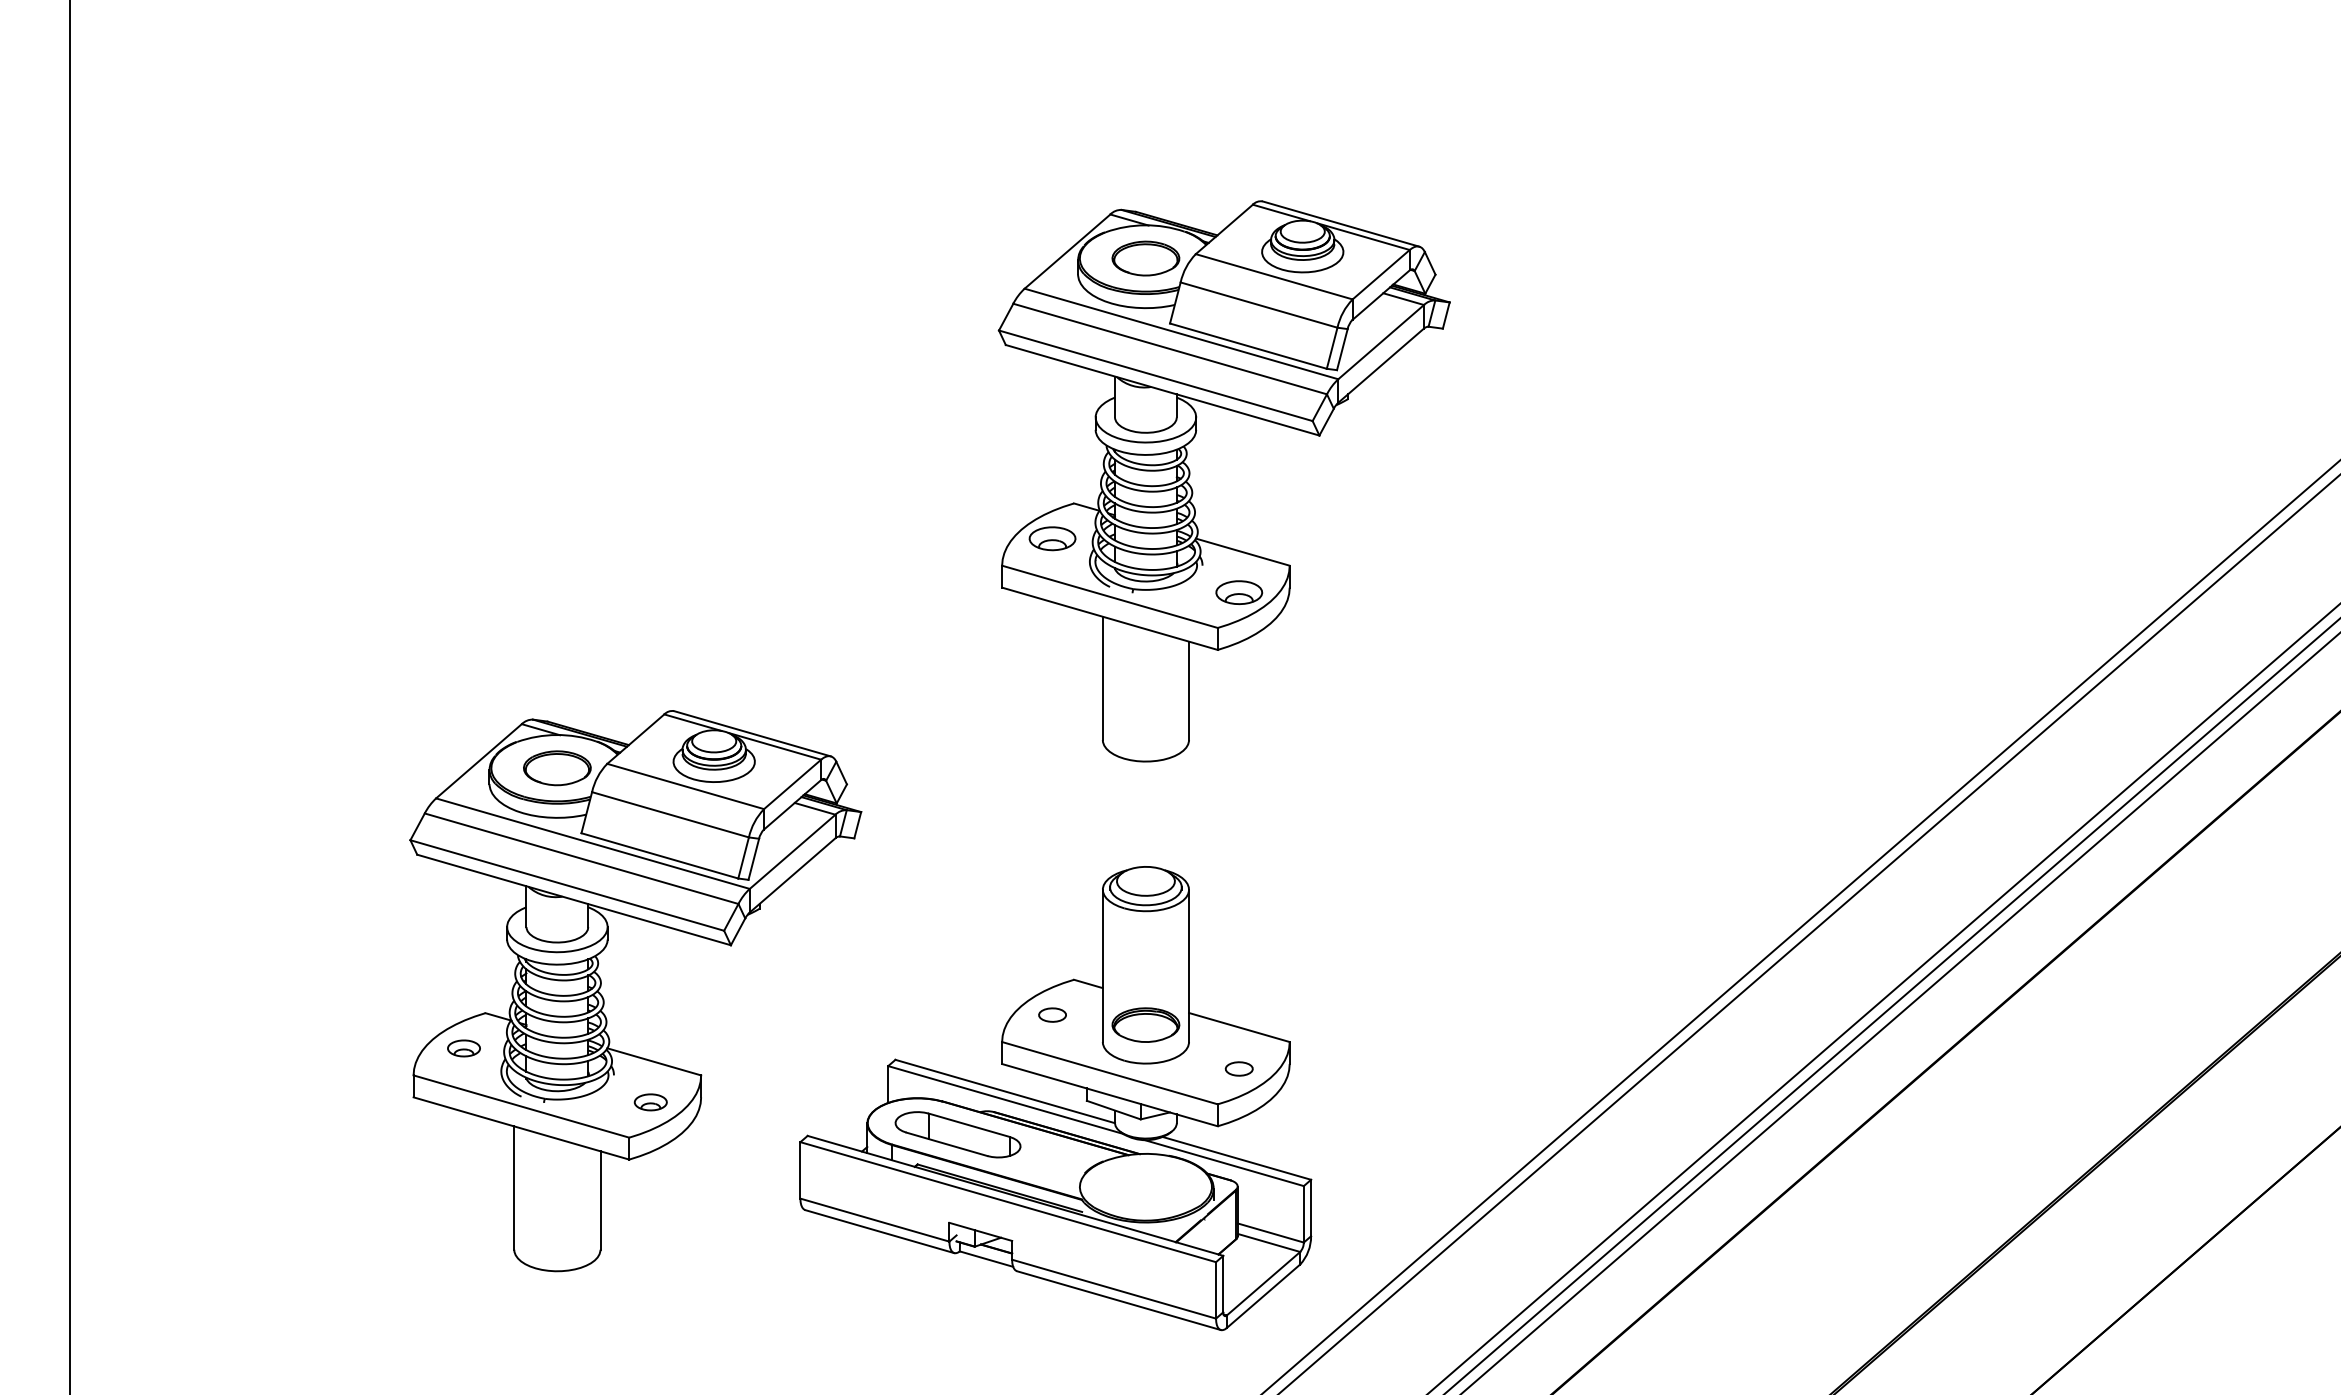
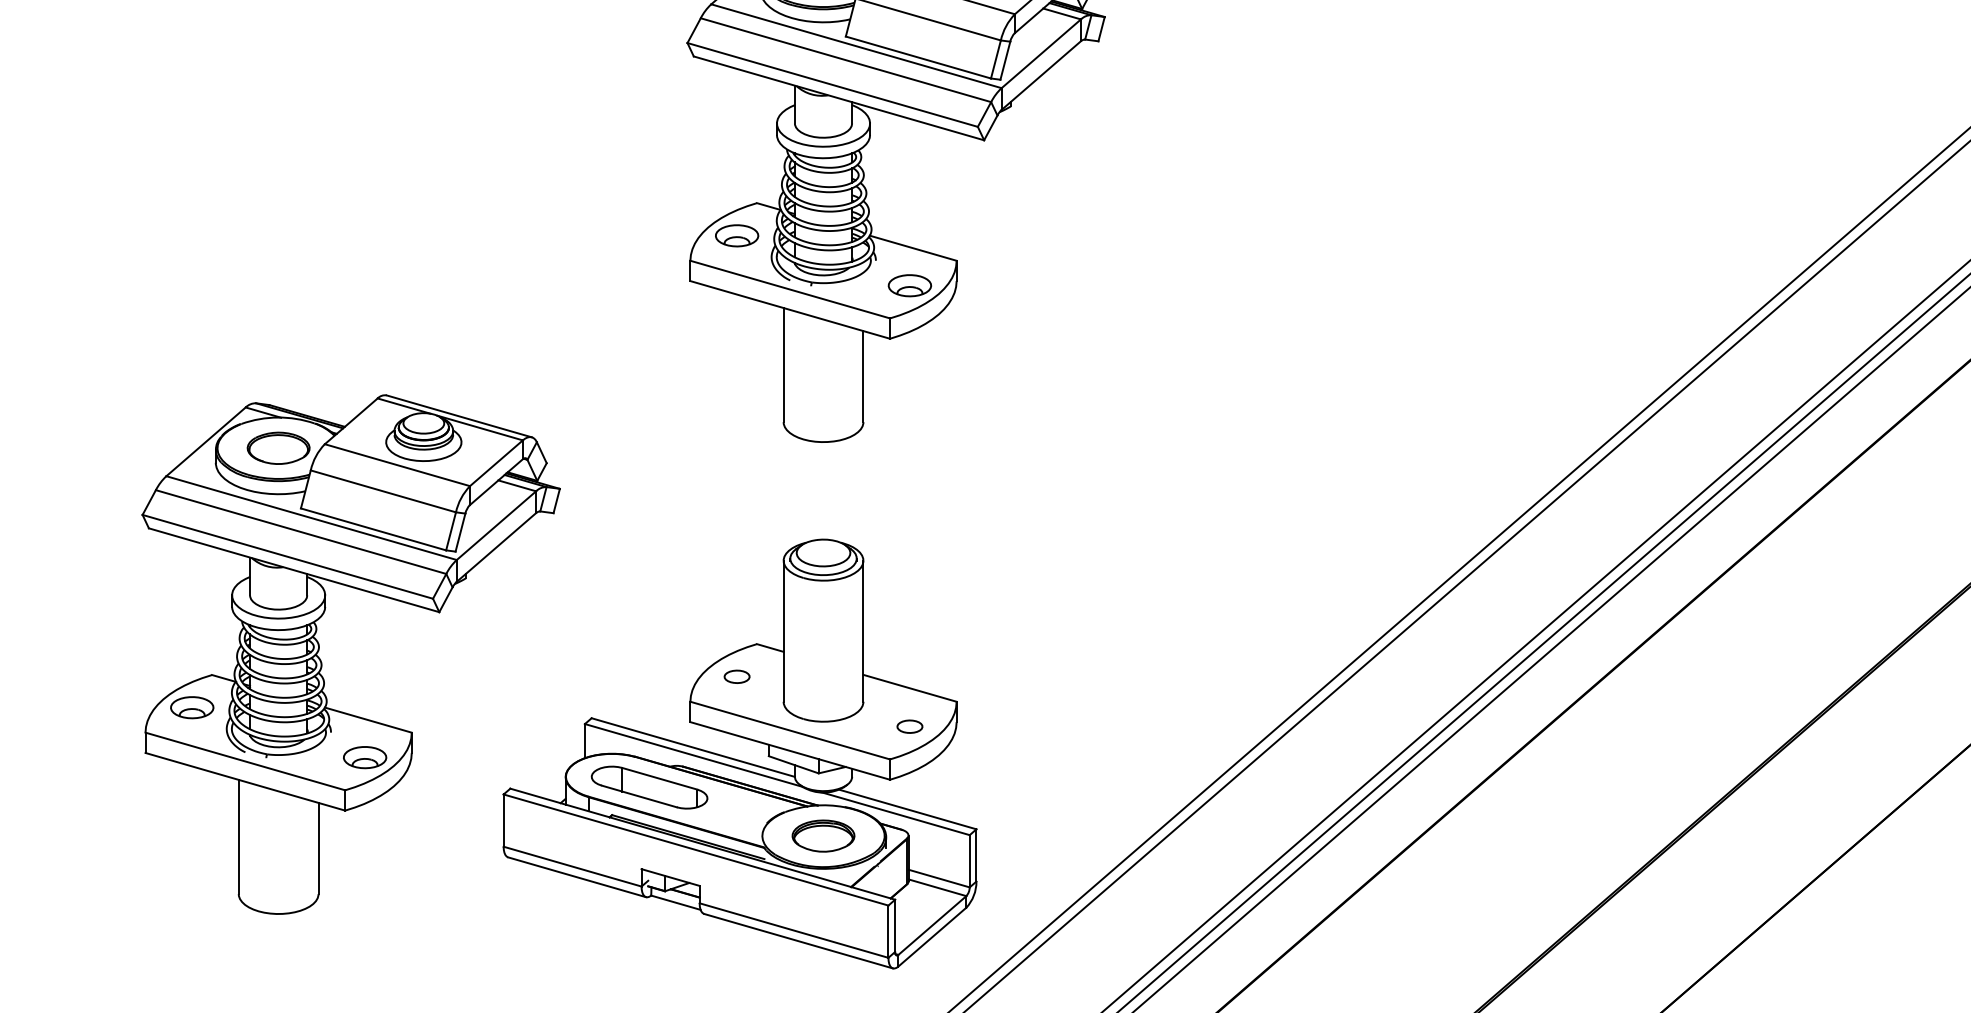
part: (1145, 1024) -> (823, 835), moved
part: (463, 1048) -> (191, 707), size x1.43
part: (650, 1102) -> (364, 757), size x1.43

